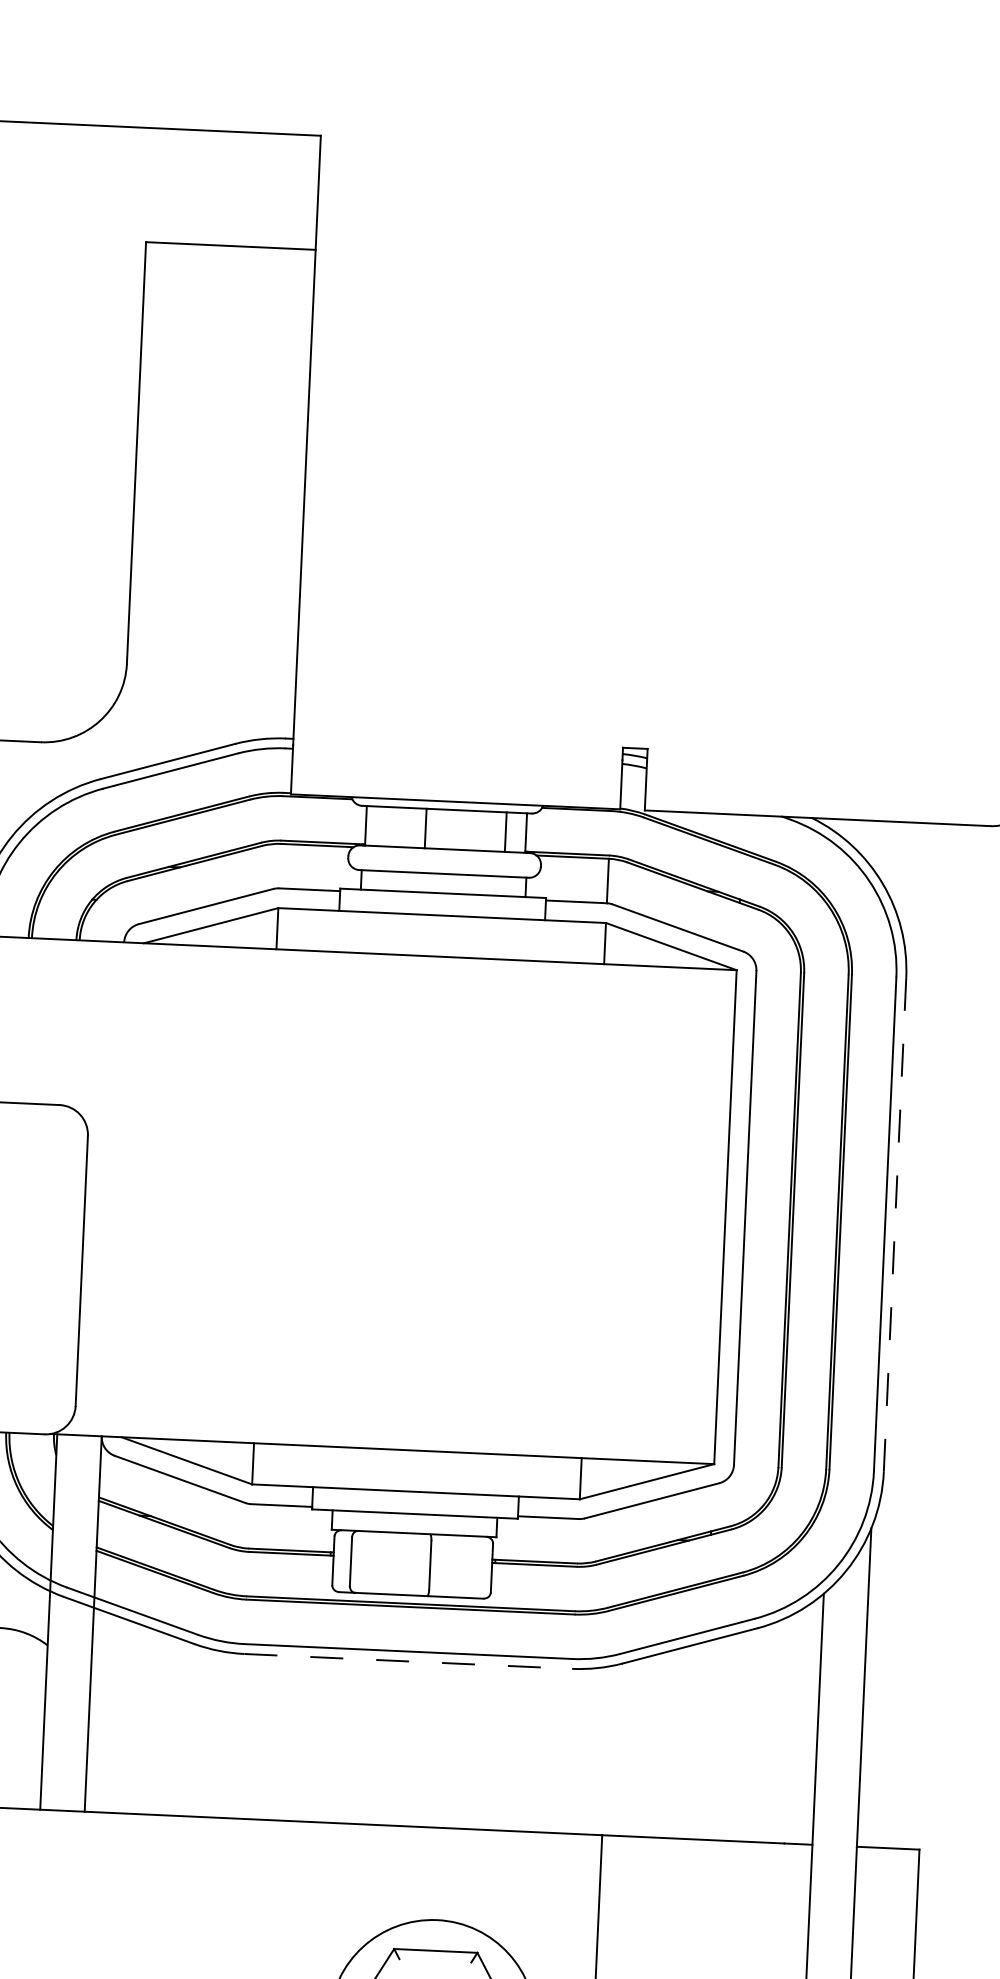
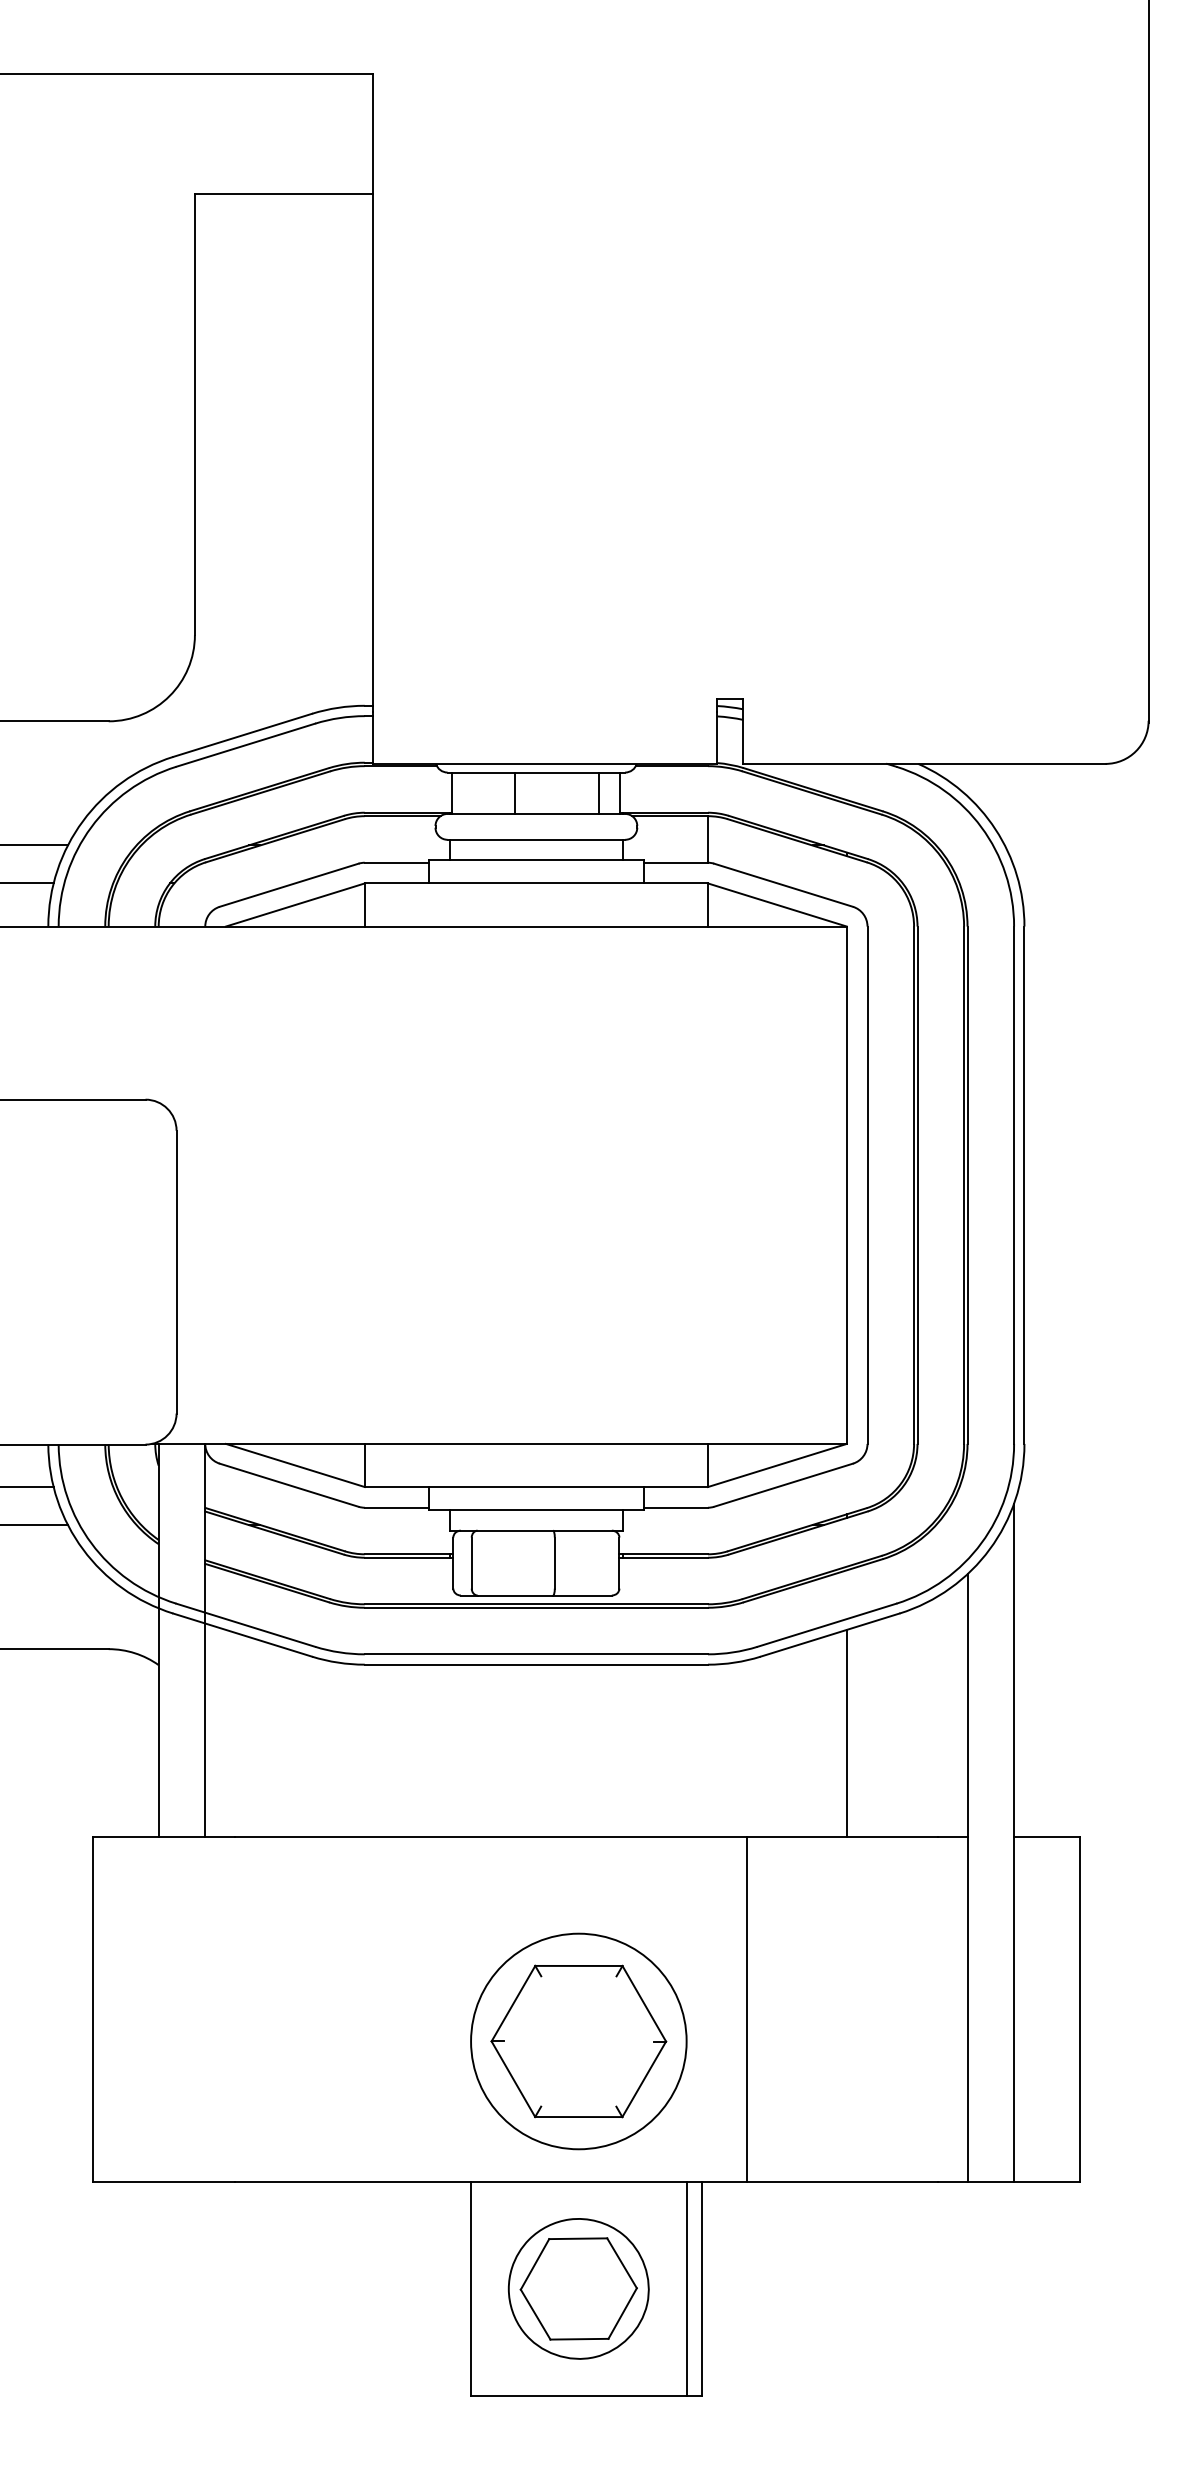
line: (895, 1225) -> (1024, 1185), dashed -> solid
line: (408, 1661) -> (536, 1664), dashed -> solid
line: (701, 1740) -> (846, 1733), added

